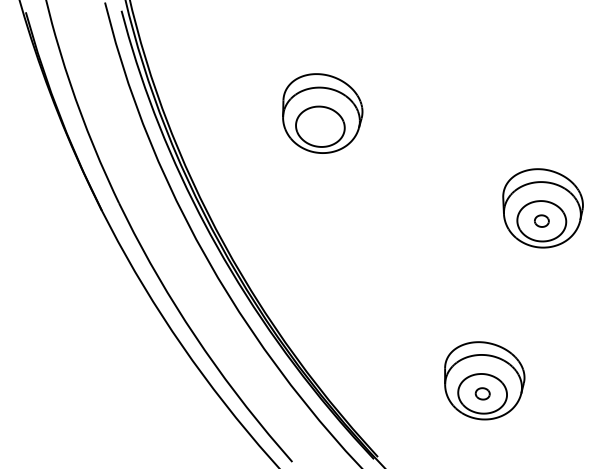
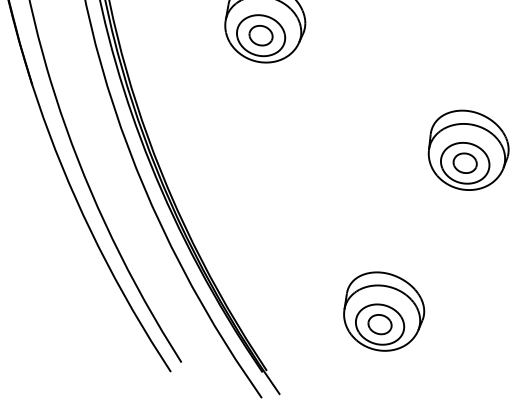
part: (319, 126) -> (260, 35), added
part: (541, 220) -> (465, 162), size x1.67
part: (482, 393) -> (379, 324), size x1.67

